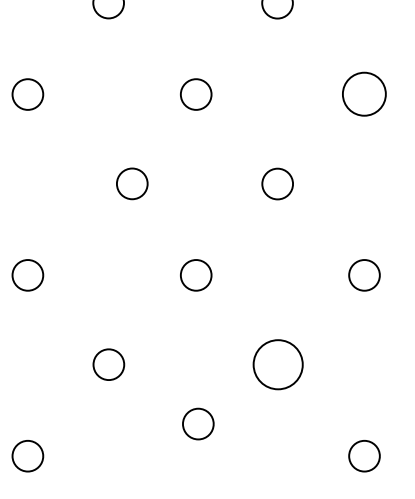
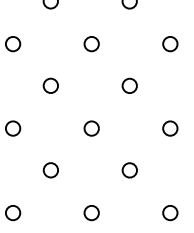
circle: (364, 95) -> (170, 44), size x0.71
circle: (131, 183) -> (50, 85), moved
circle: (277, 365) -> (129, 170), size x0.62
circle: (197, 425) -> (91, 213), moved

